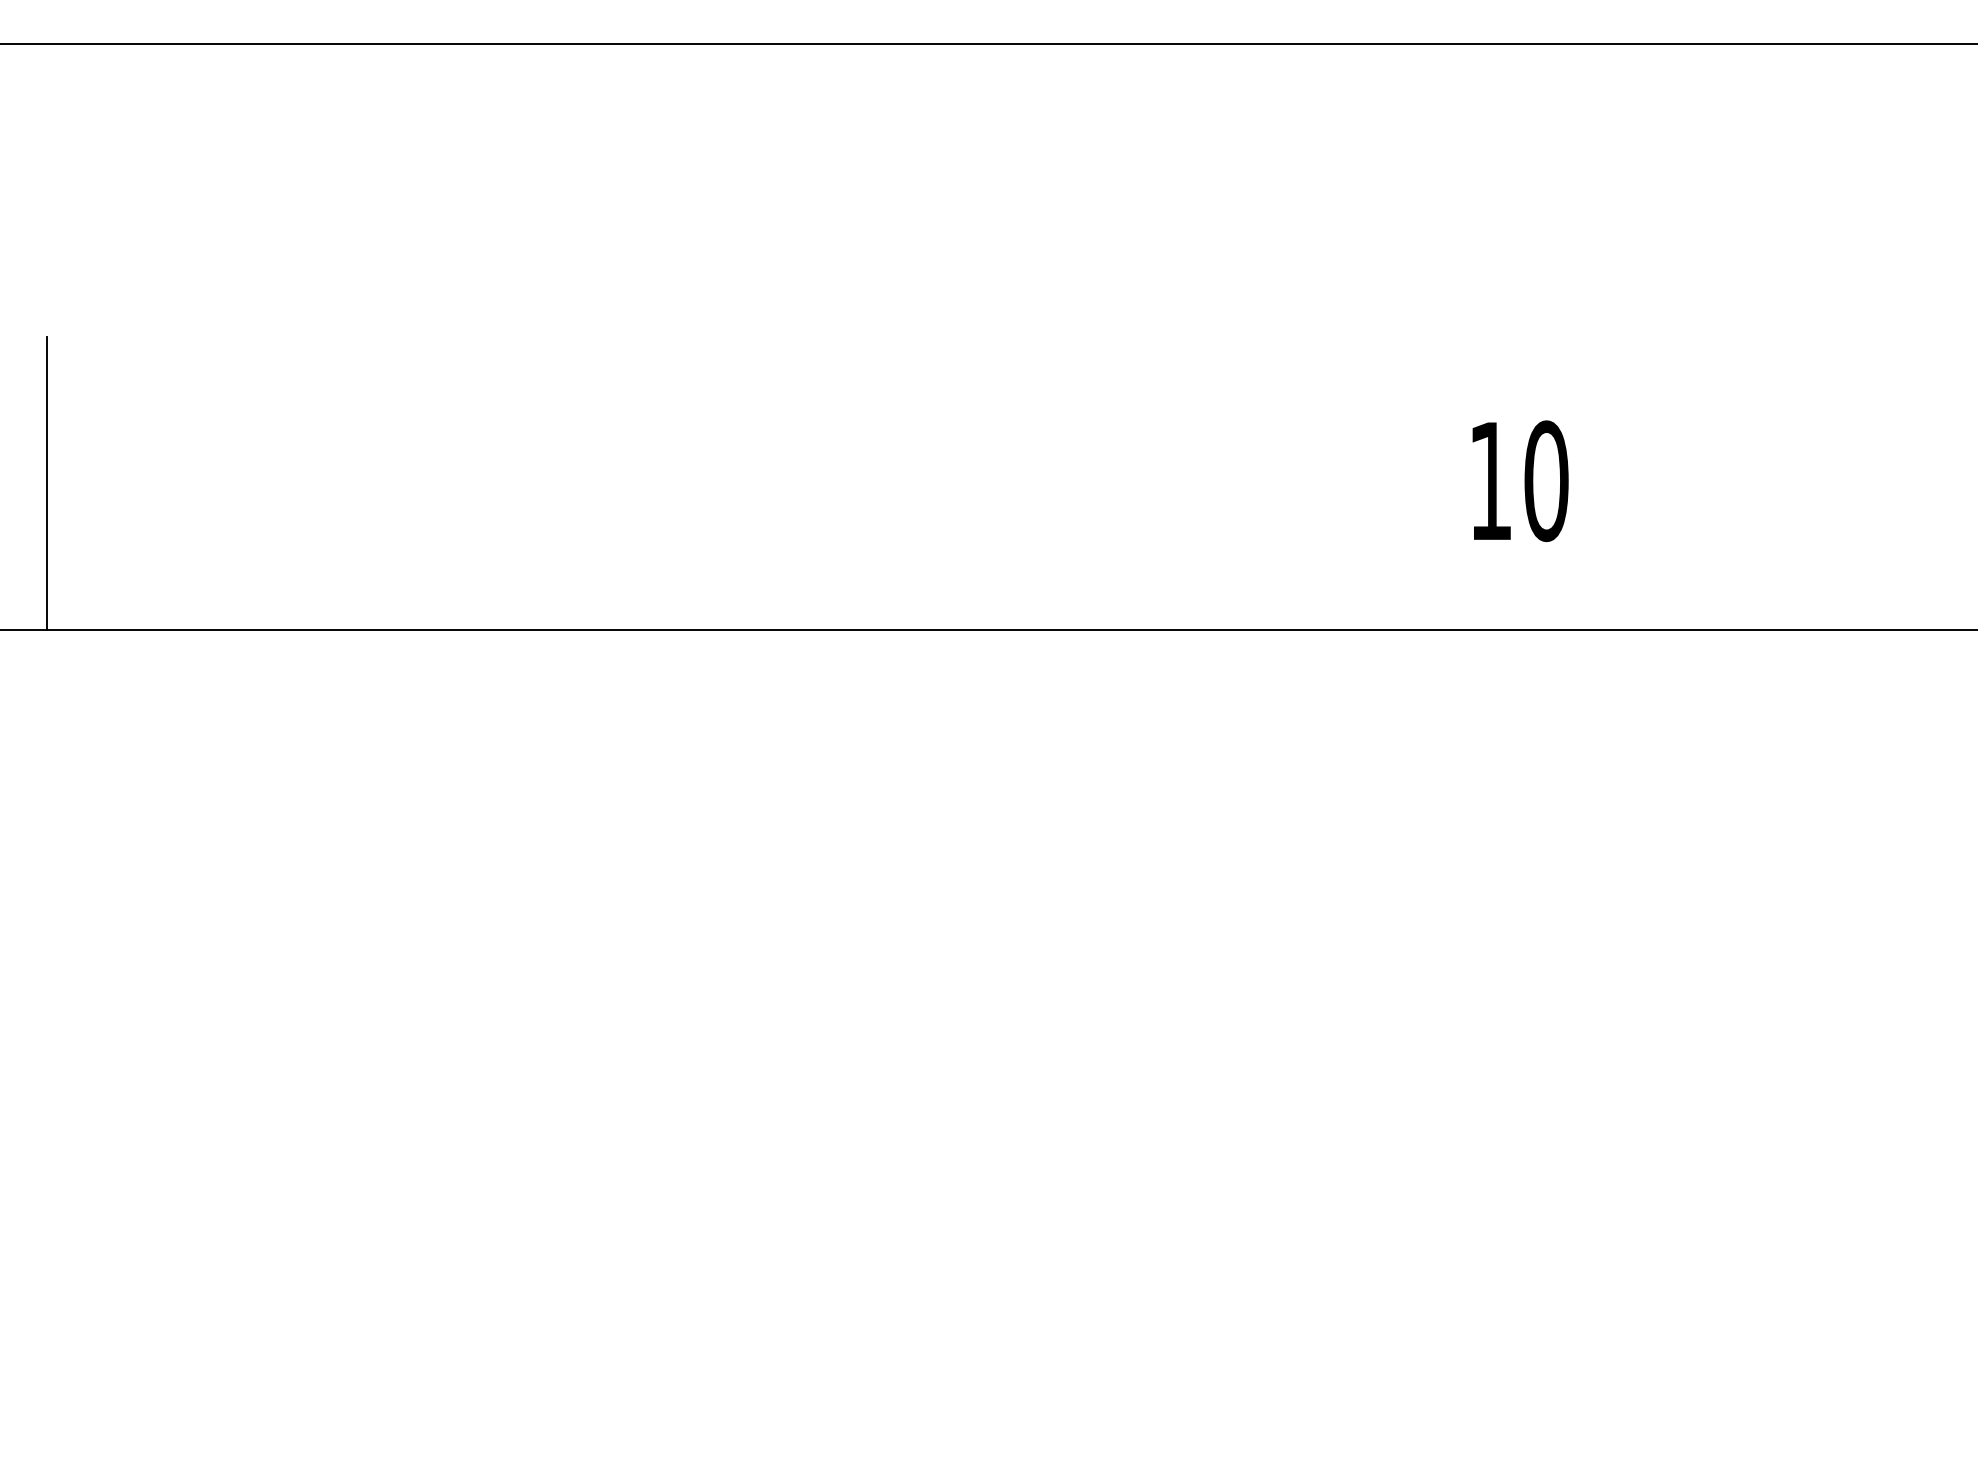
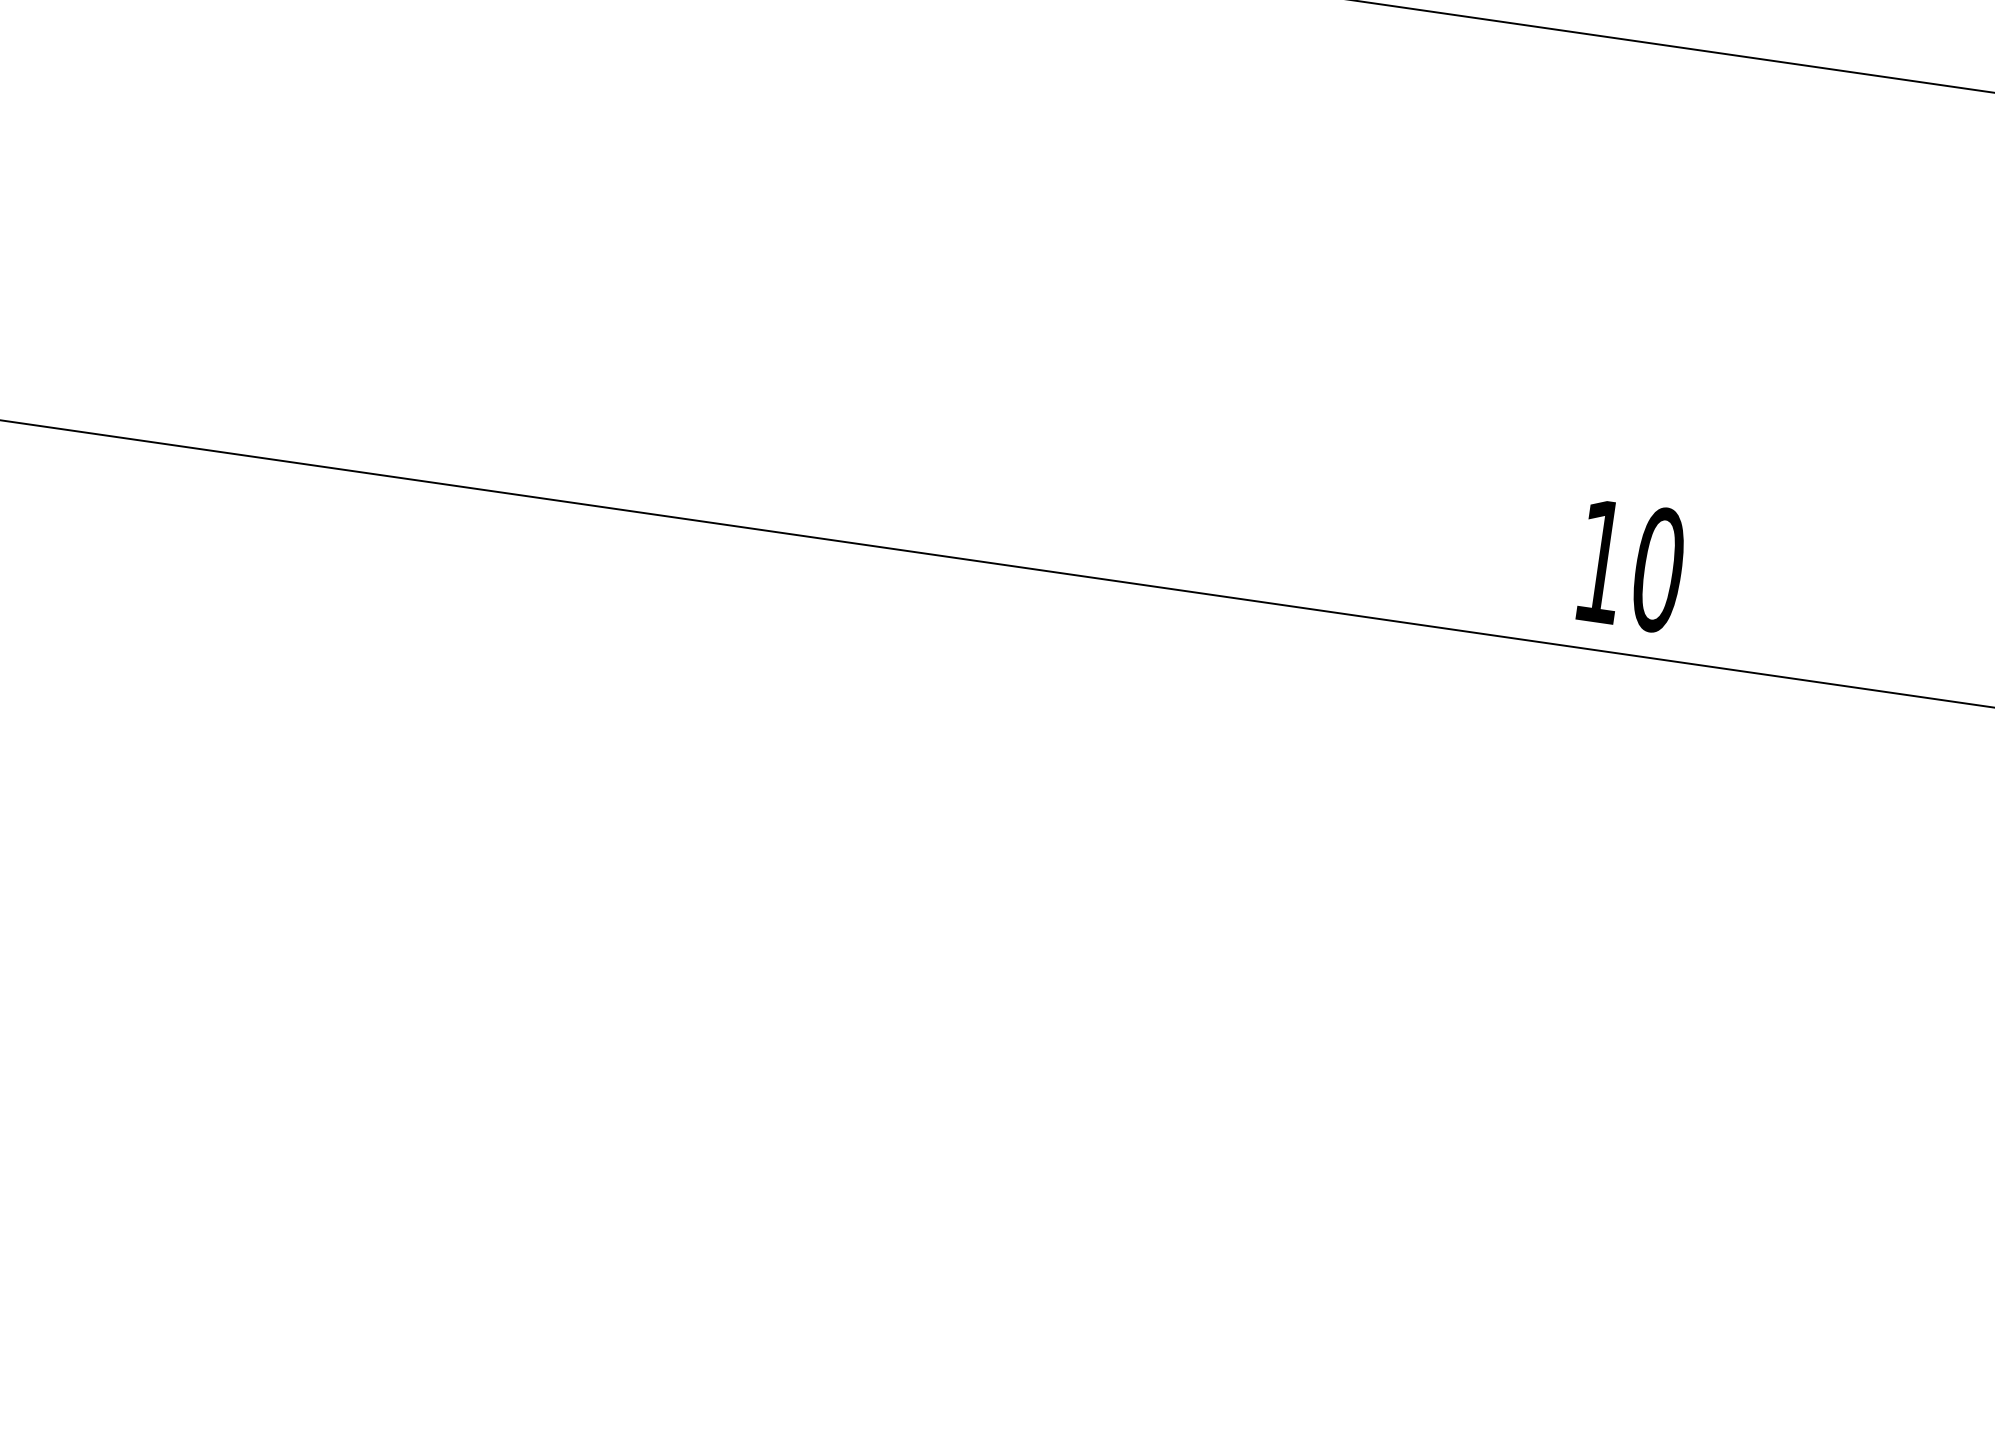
text: (1520, 480) -> (1631, 565), moved
line: (47, 483) -> (157, 288), removed

